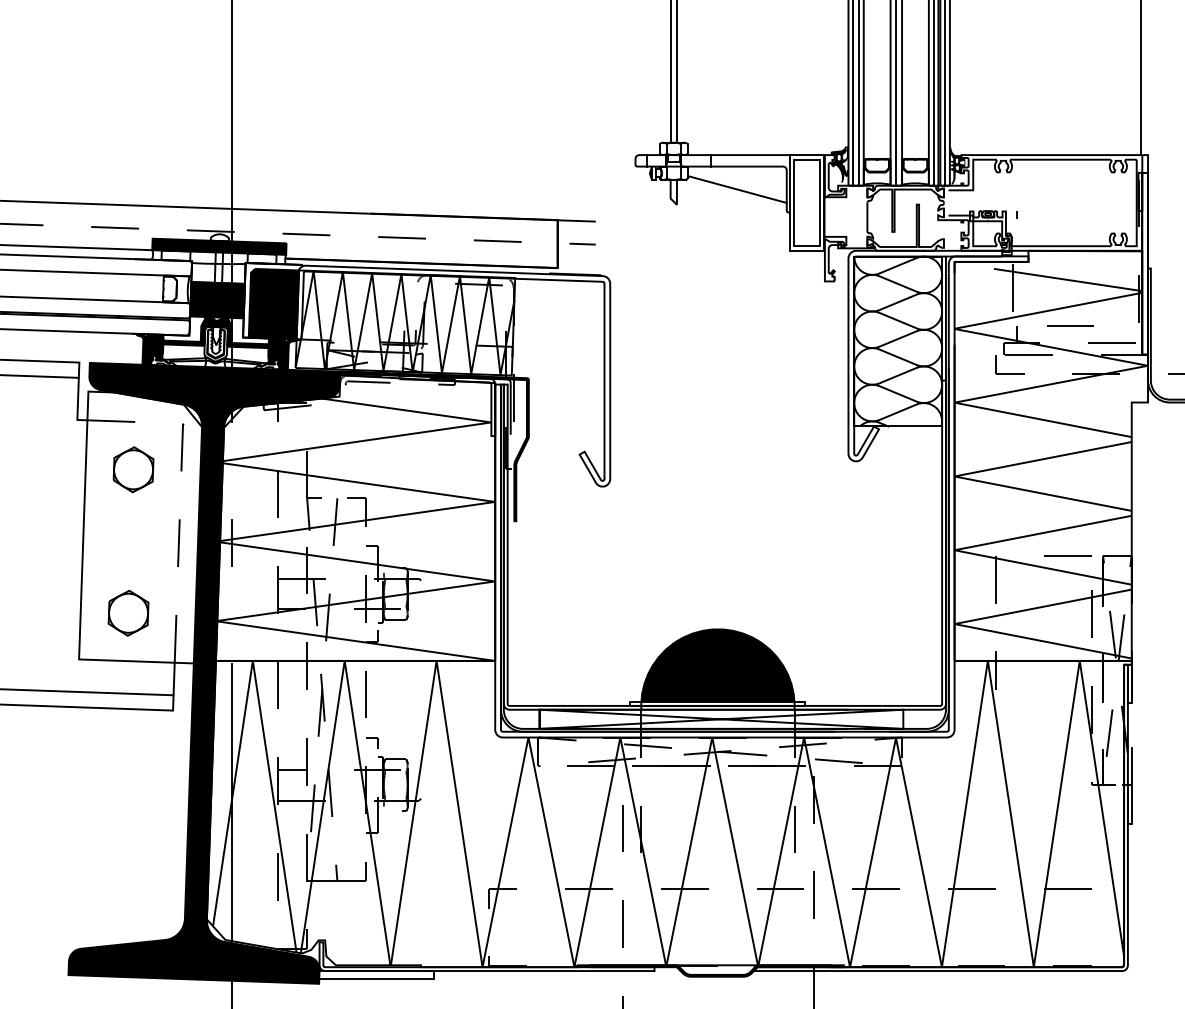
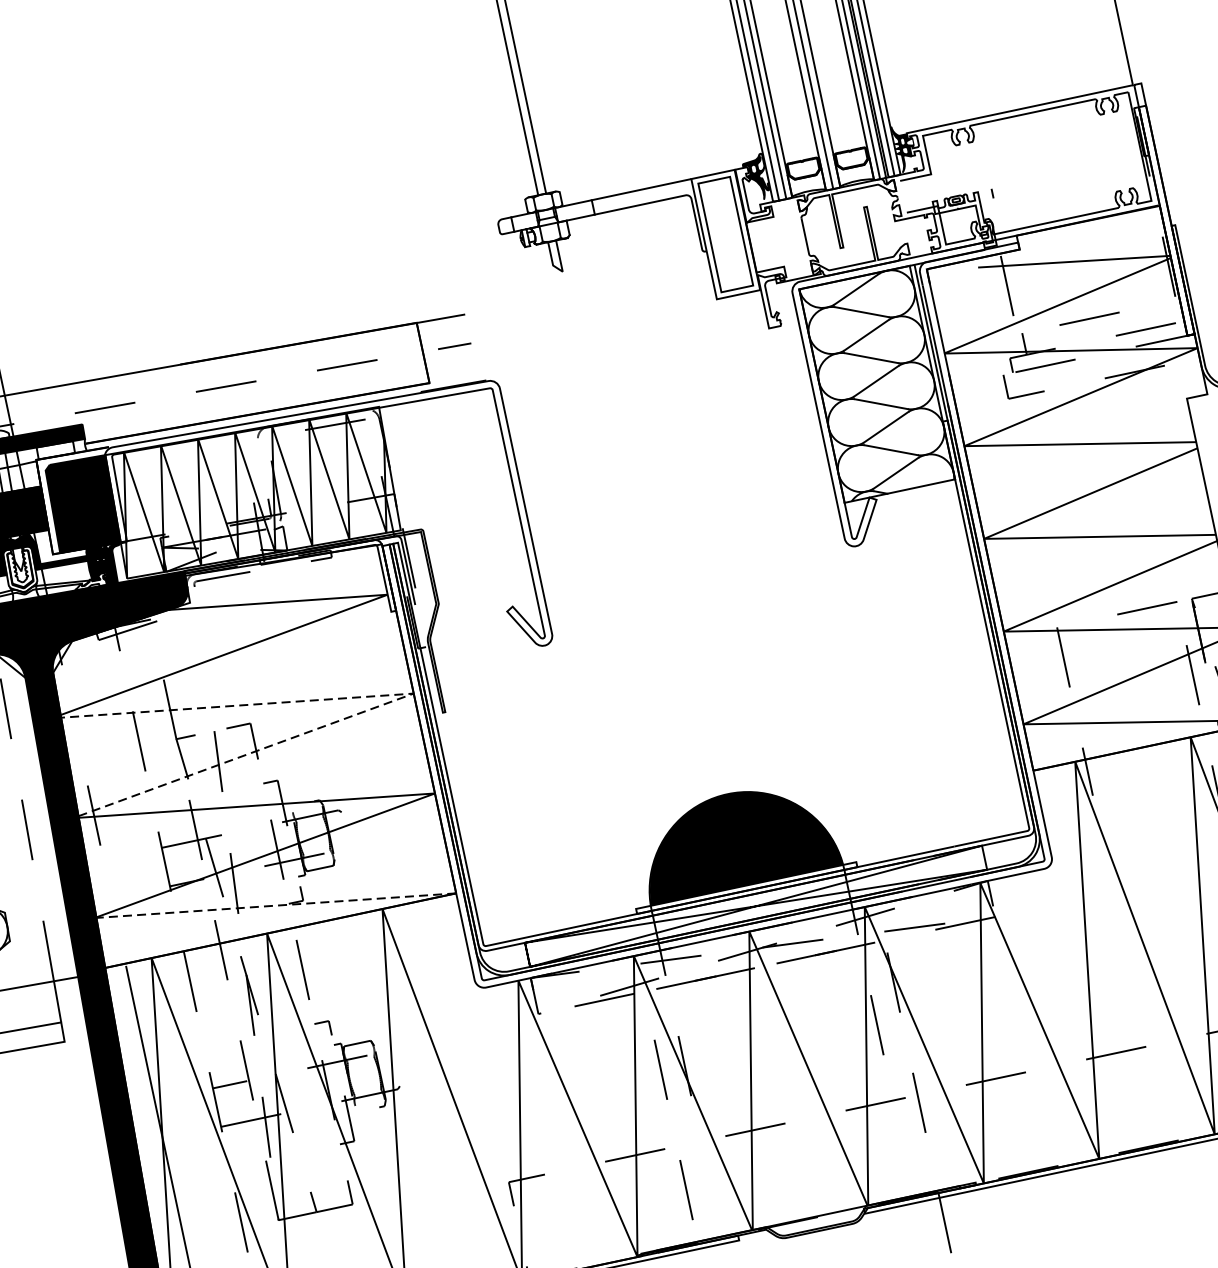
line: (737, 189) -> (634, 236), removed
line: (495, 501) -> (413, 692), solid -> dashed
line: (355, 641) -> (275, 906), solid -> dashed

